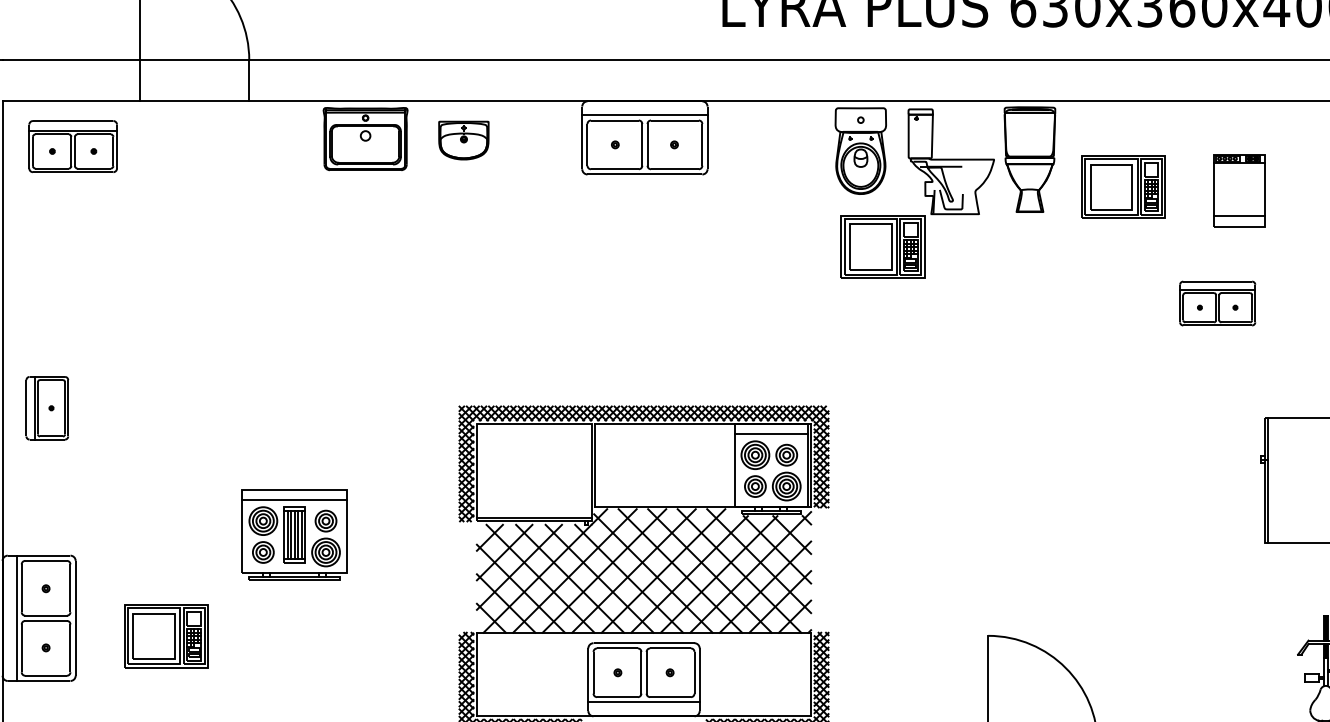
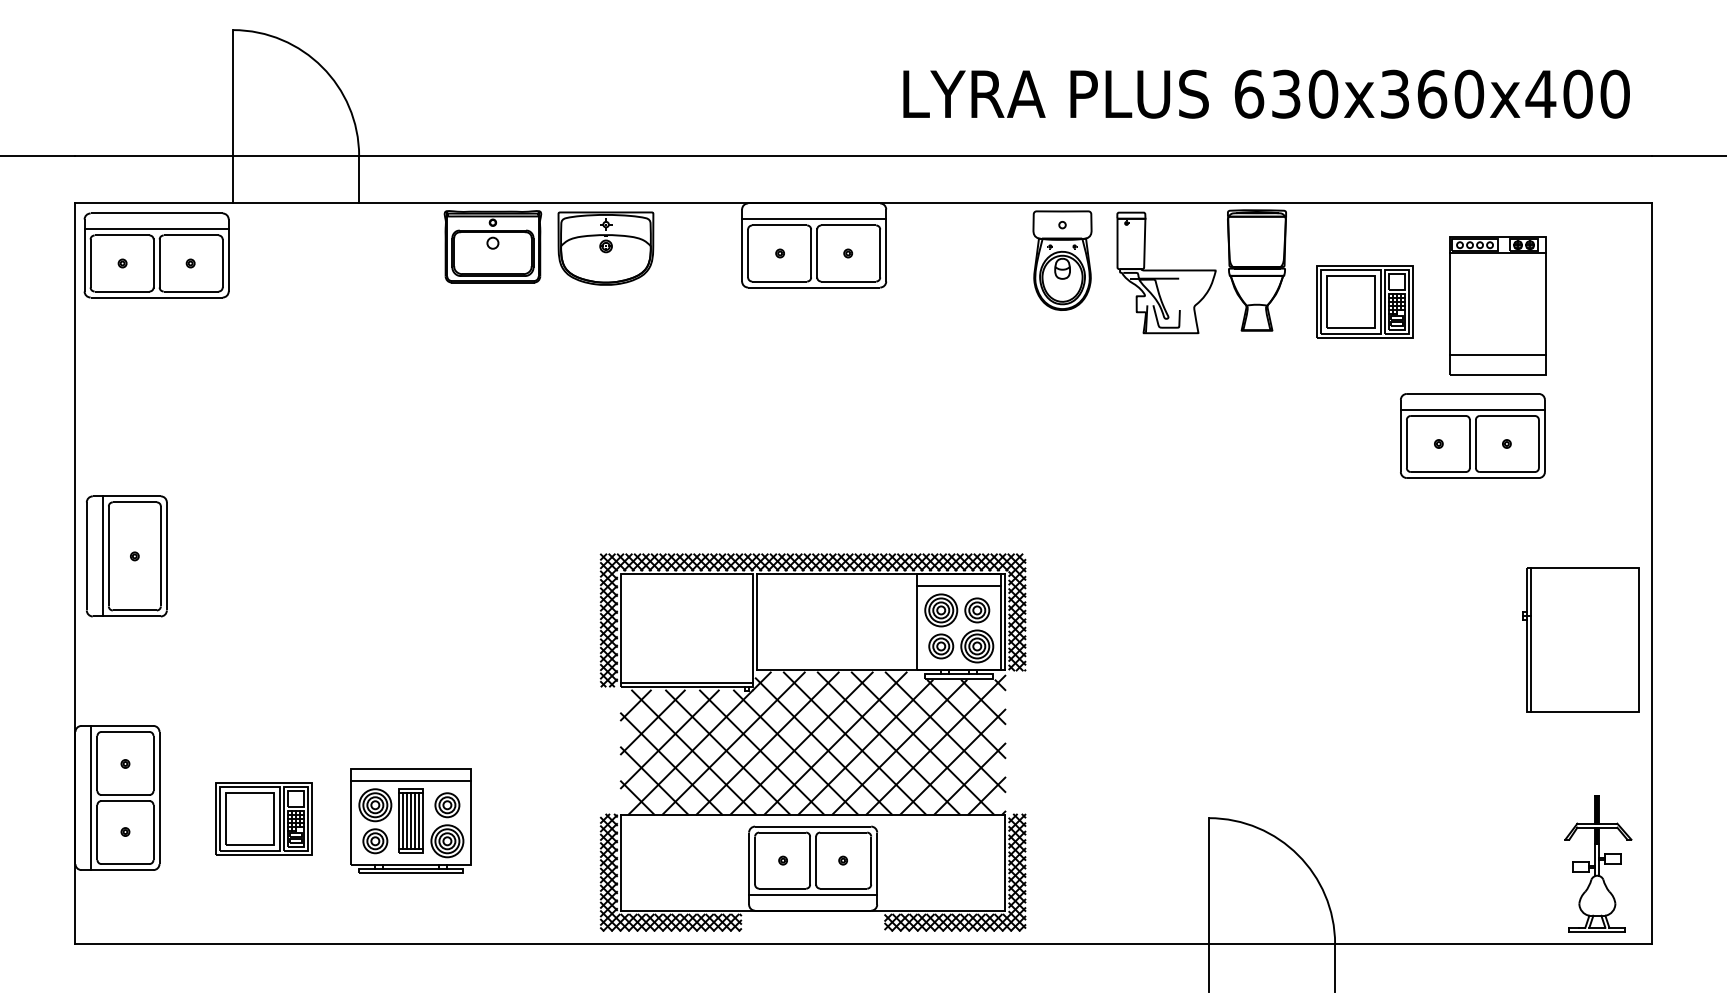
part: (463, 140) -> (605, 248), size x1.67
part: (73, 146) -> (156, 255), size x1.43
part: (1239, 190) -> (1497, 305), size x1.67
part: (882, 246) -> (1087, 370), removed
part: (1217, 303) -> (1472, 435), size x1.67
part: (46, 408) -> (126, 556), size x1.67
part: (293, 534) -> (410, 820), moved

